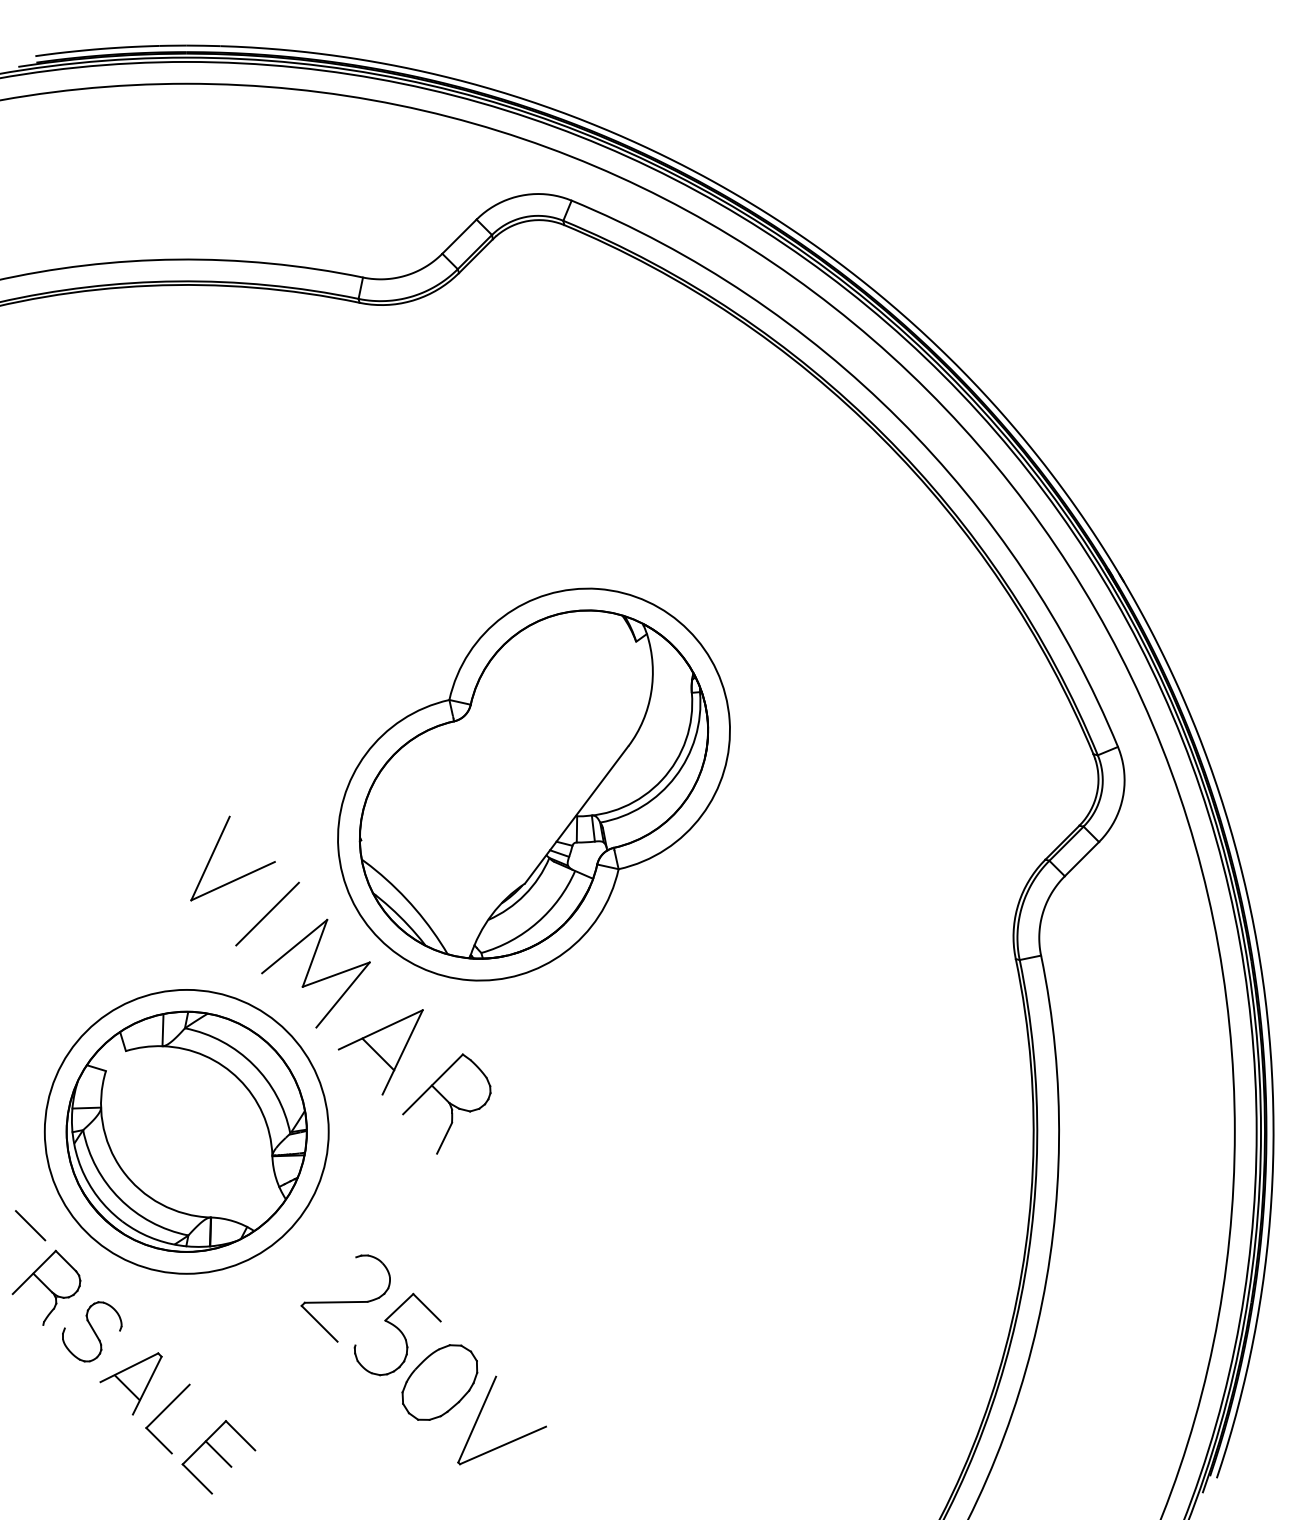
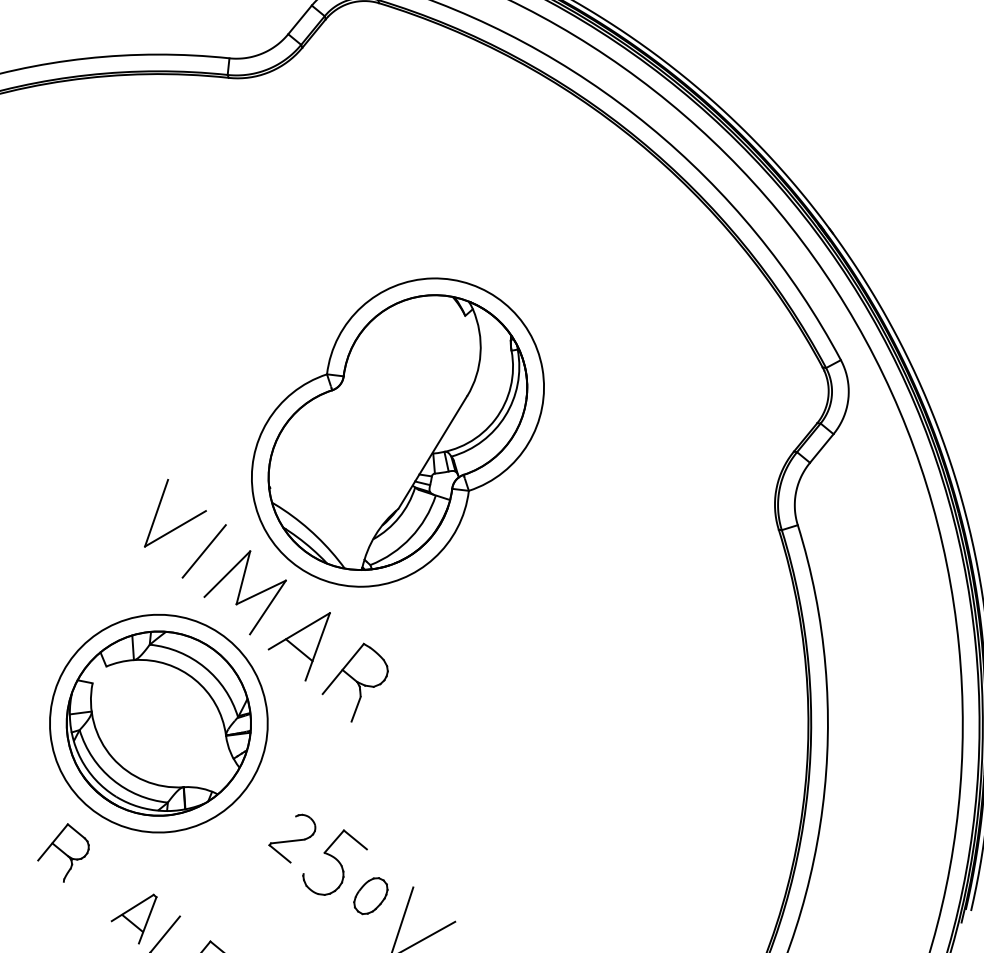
line: (30, 1225) -> (46, 806), removed
part: (345, 1298) -> (292, 838), size x0.7
part: (92, 1331) -> (101, 883), removed
part: (439, 1382) -> (370, 896), size x0.6

